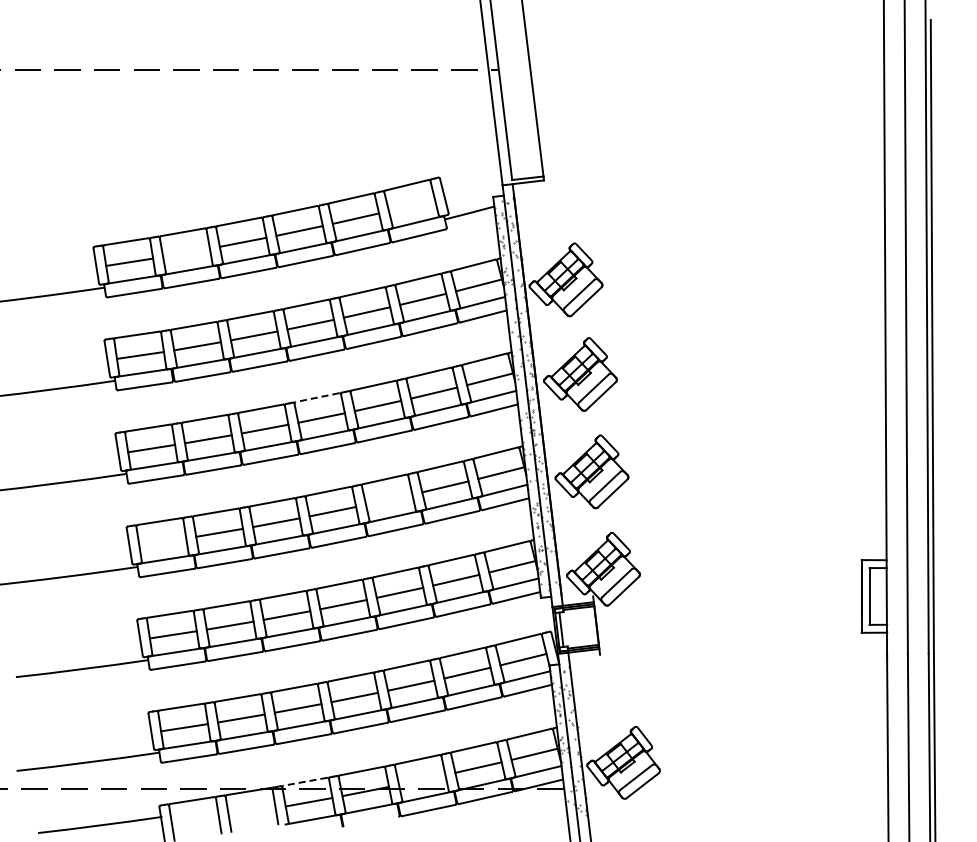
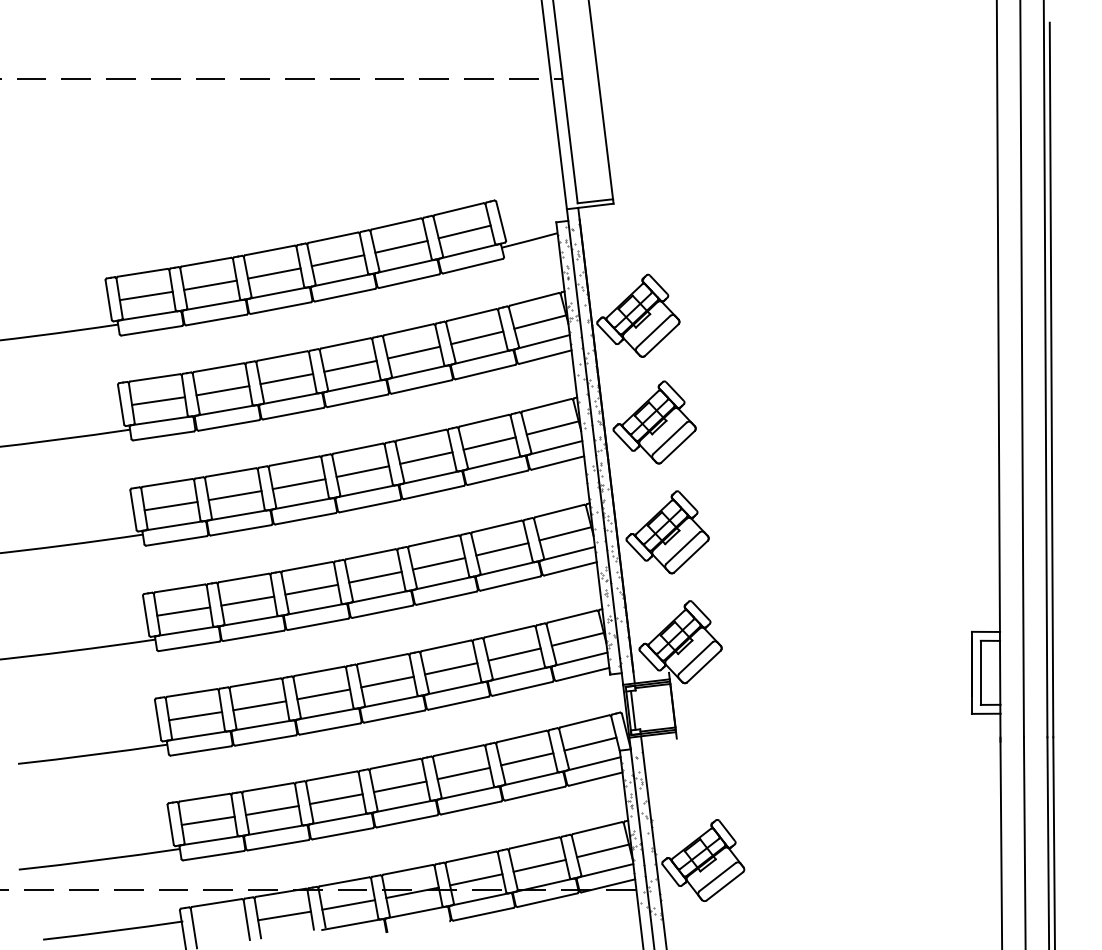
line: (411, 205) -> (464, 231), added
line: (186, 252) -> (210, 284), added
line: (317, 397) -> (358, 448), dashed -> solid
line: (389, 499) -> (439, 563), added
line: (162, 541) -> (183, 610), added
line: (422, 779) -> (476, 879), added
line: (304, 781) -> (343, 881), dashed -> solid
line: (251, 811) -> (283, 915), added

